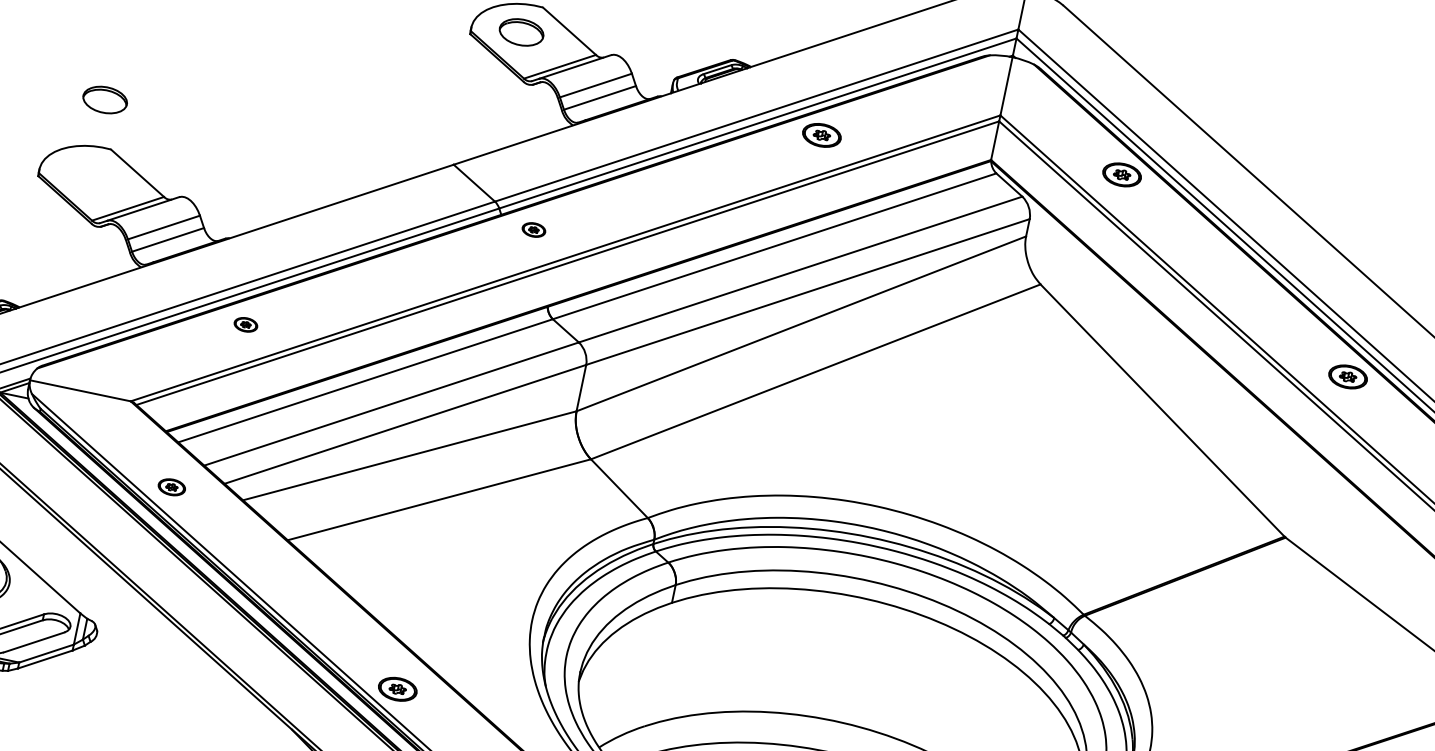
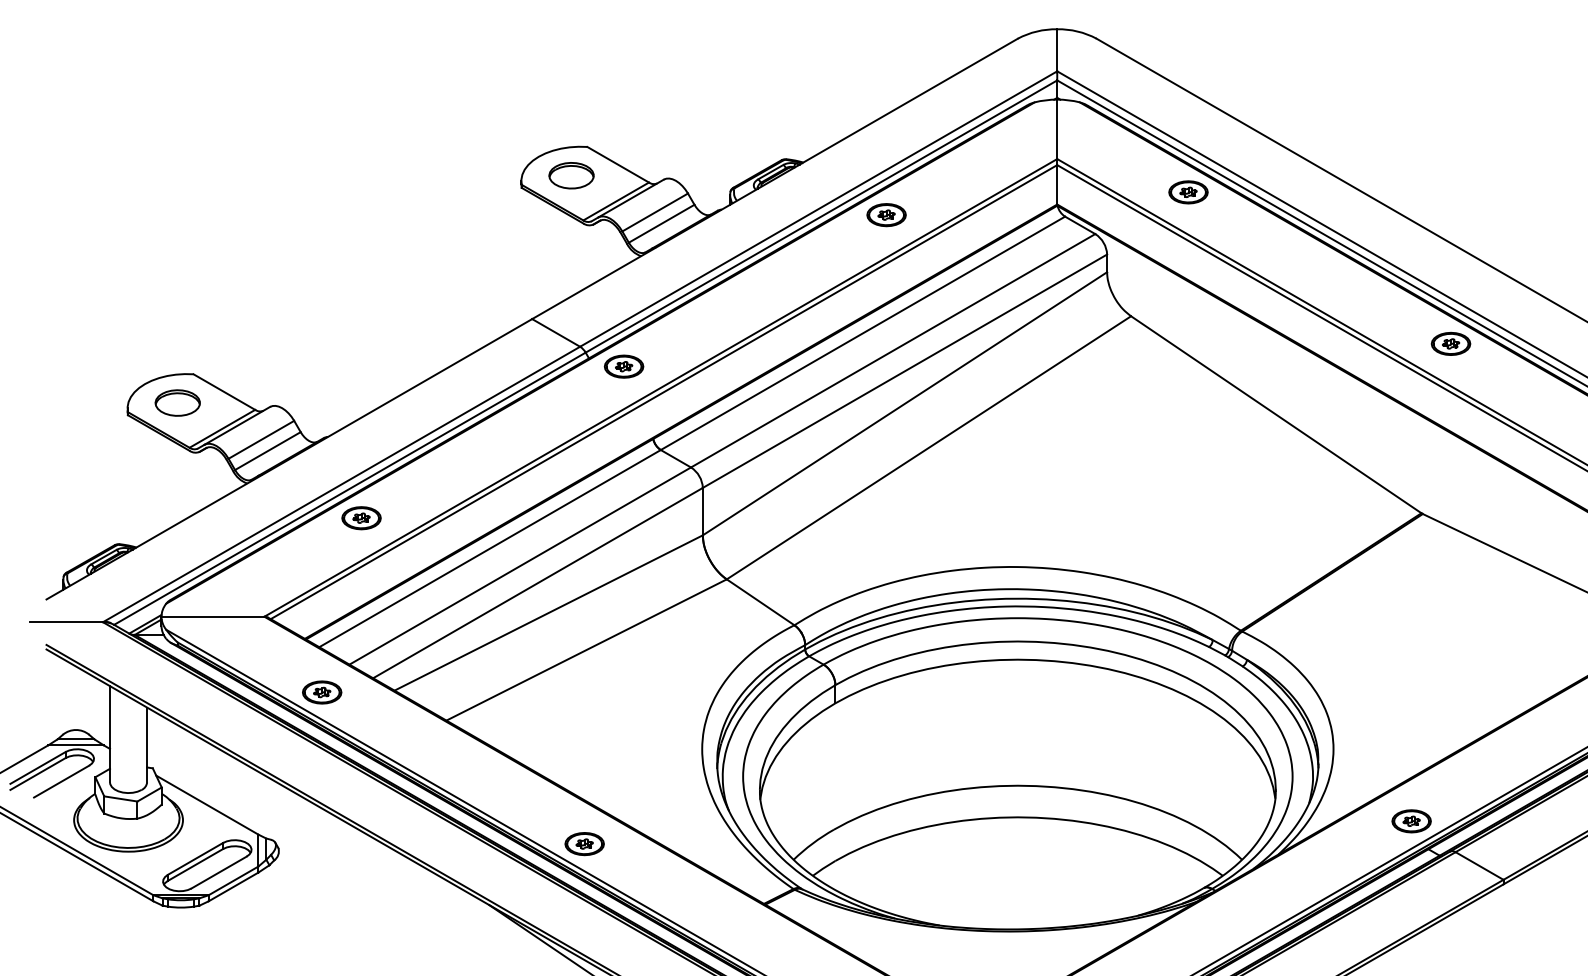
part: (105, 99) -> (177, 402), moved
part: (533, 229) -> (623, 366), size x1.67
part: (245, 325) -> (361, 518), size x1.67
part: (172, 487) -> (322, 692), size x1.43

